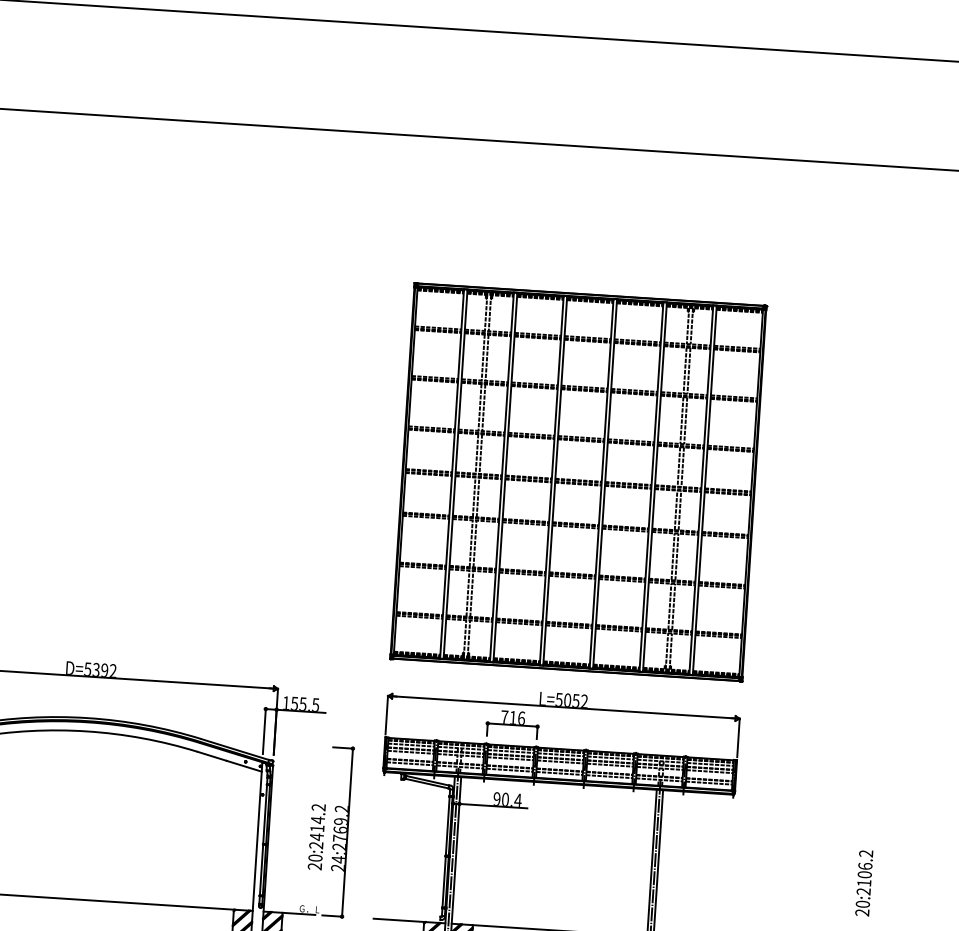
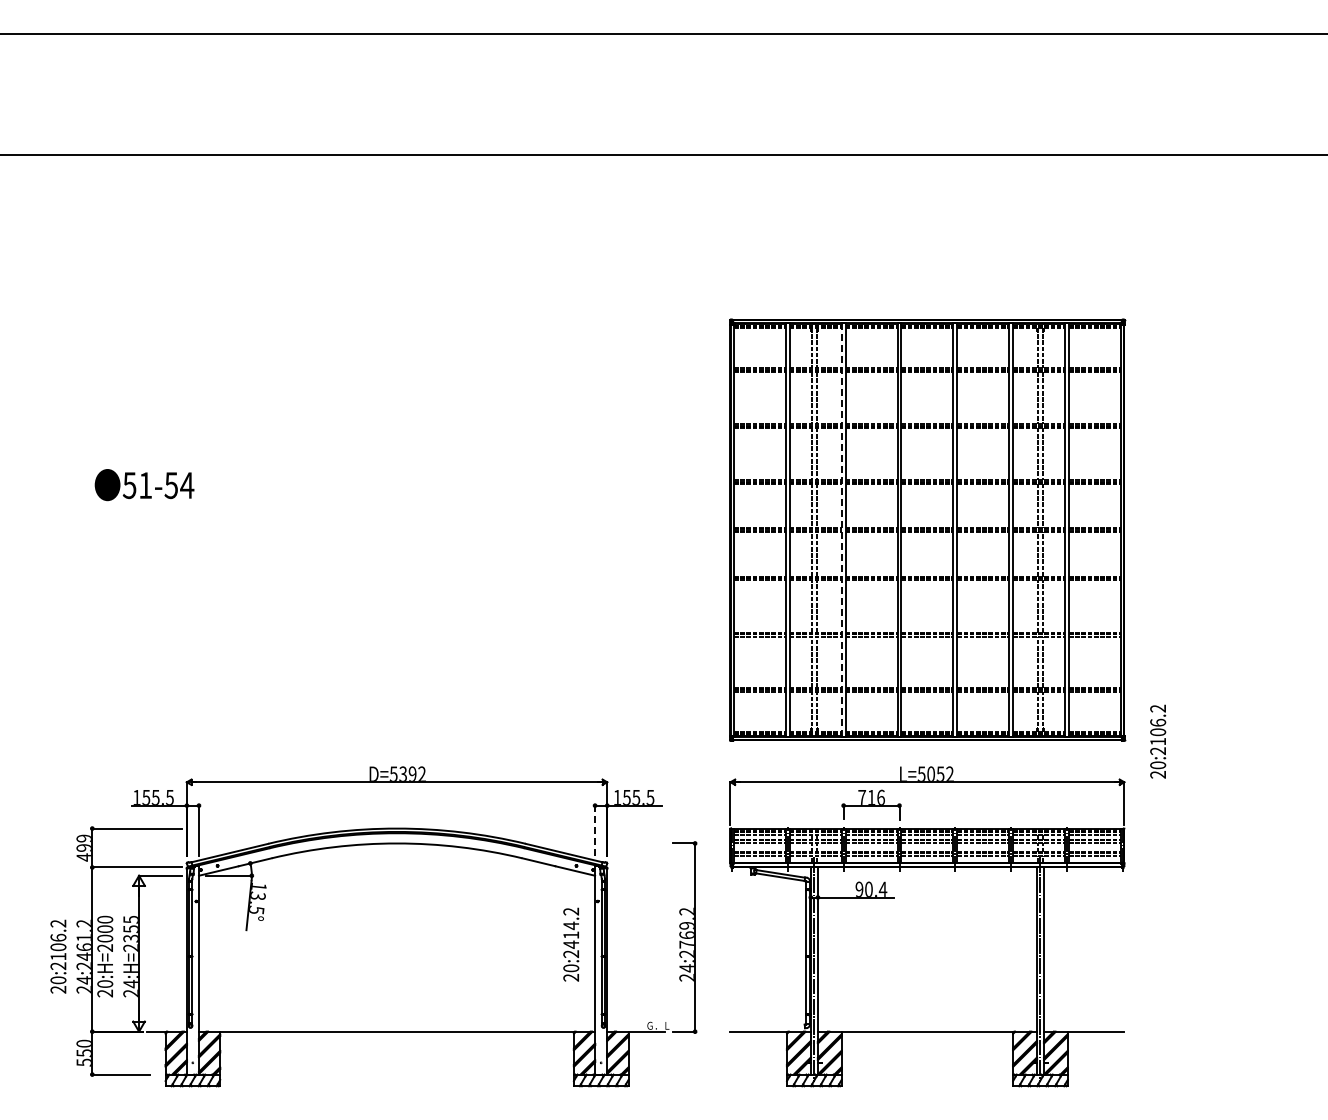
line: (501, 477) -> (841, 530), solid -> dashed
line: (264, 731) -> (595, 830), solid -> dashed
text: (317, 836) -> (571, 944), moved
text: (864, 883) -> (1158, 741), moved

